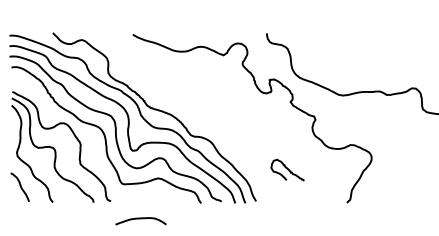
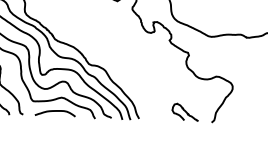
curve: (287, 169) -> (185, 111), moved
curve: (140, 219) -> (54, 111), moved

